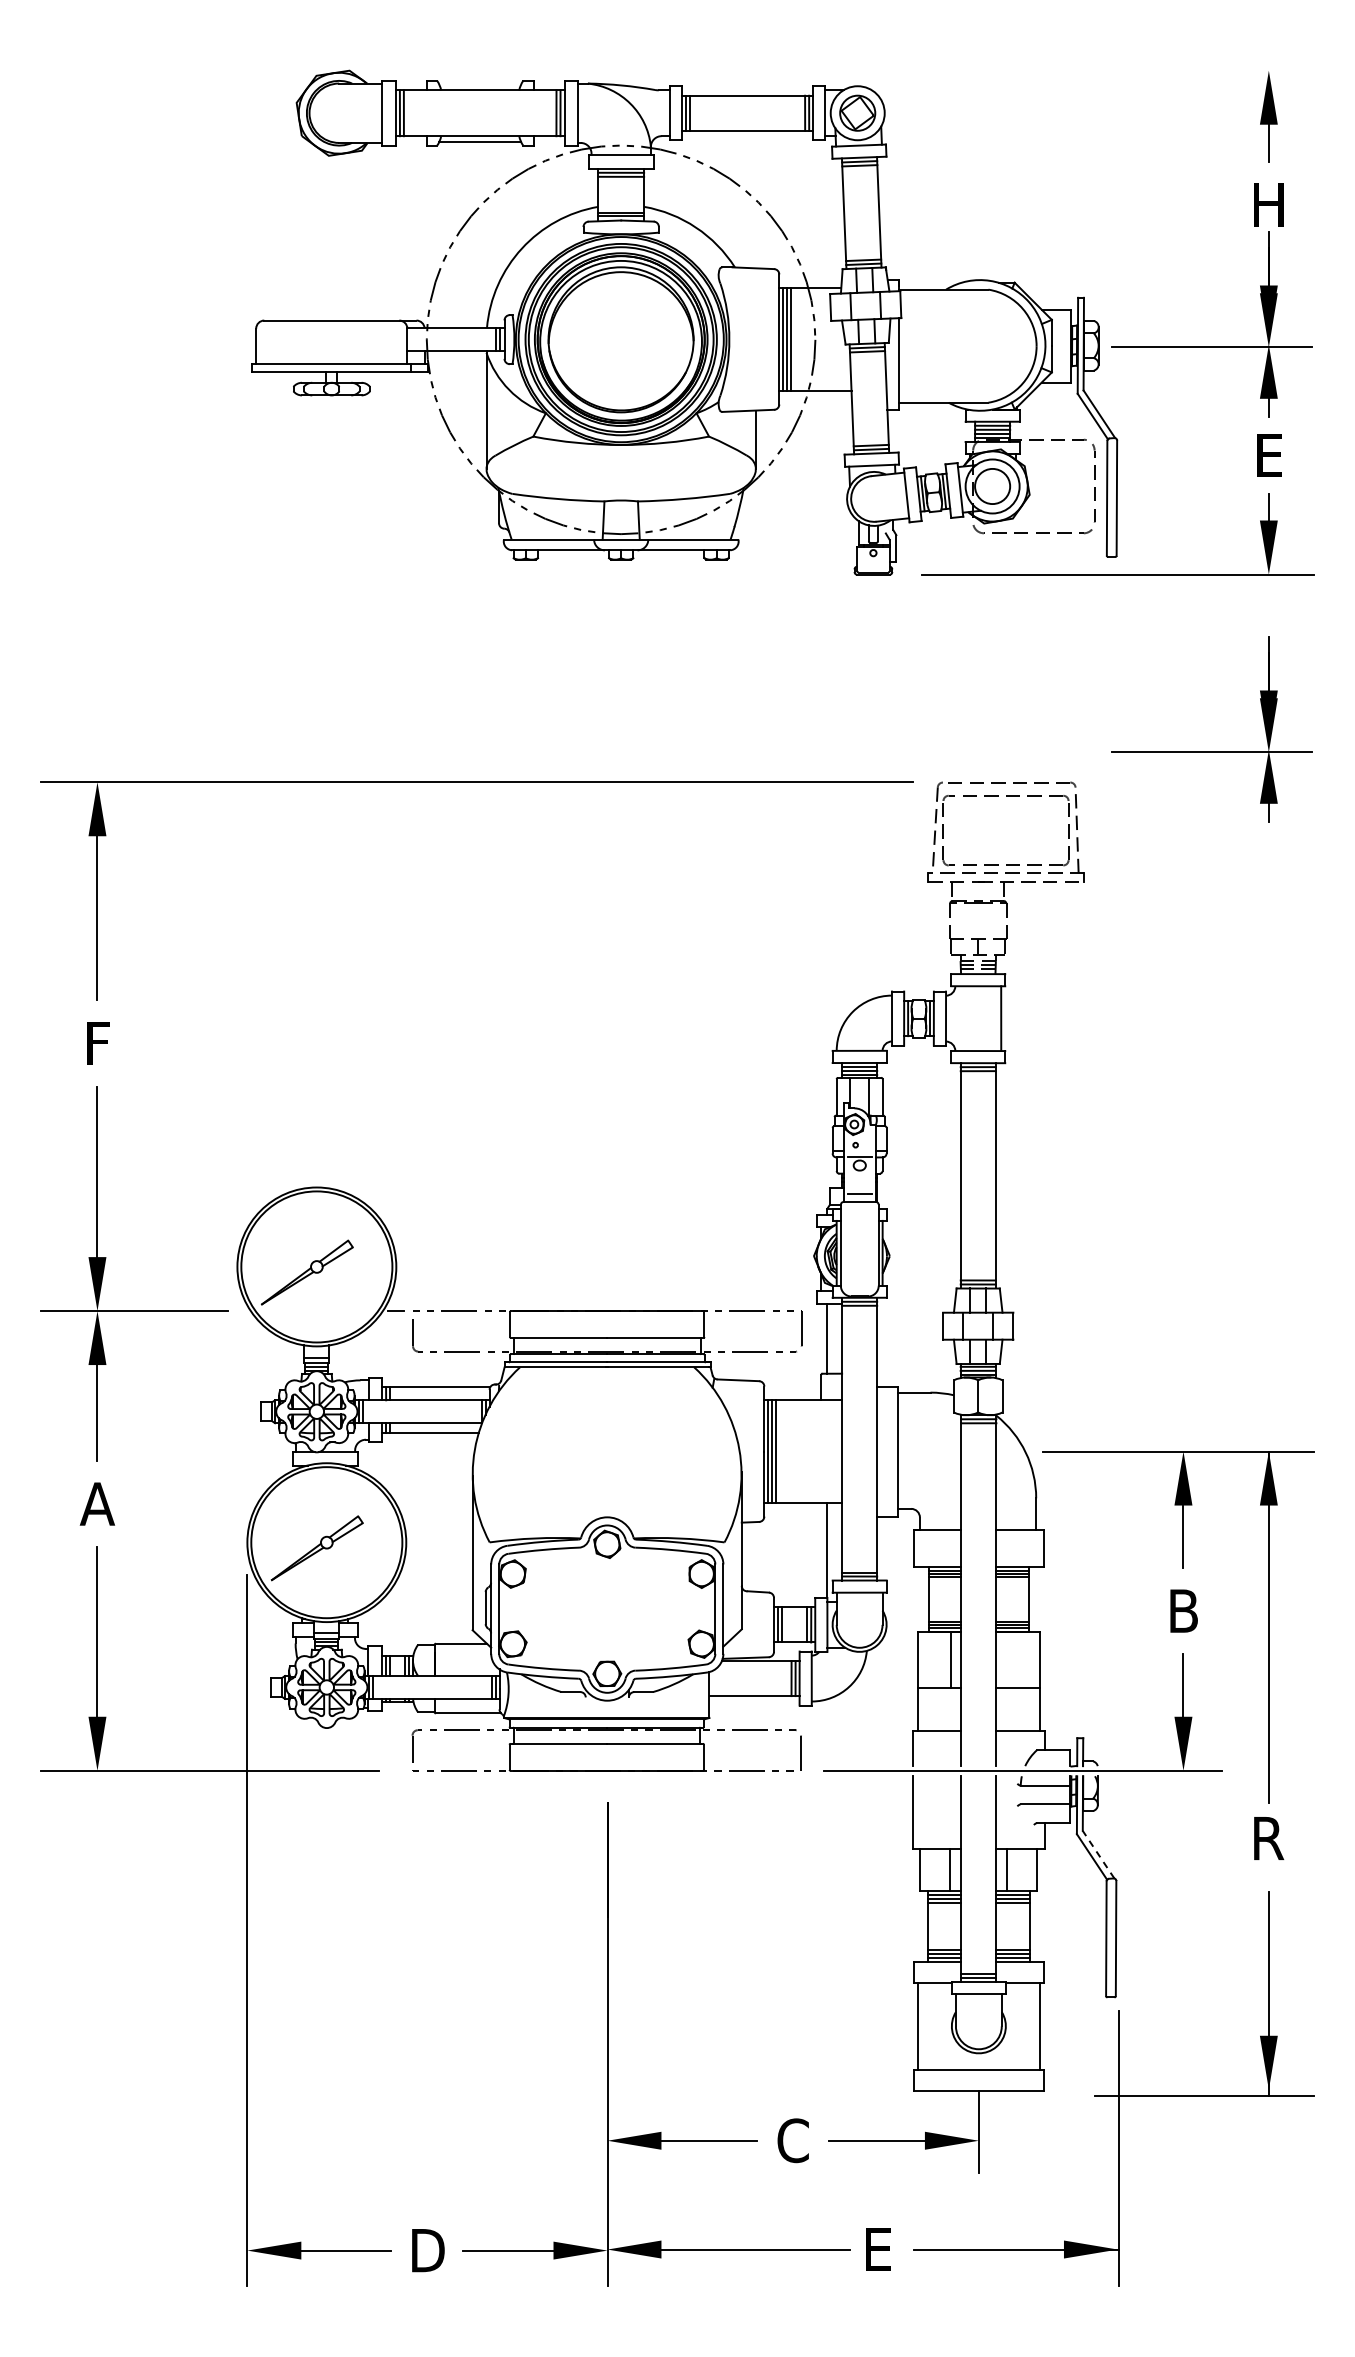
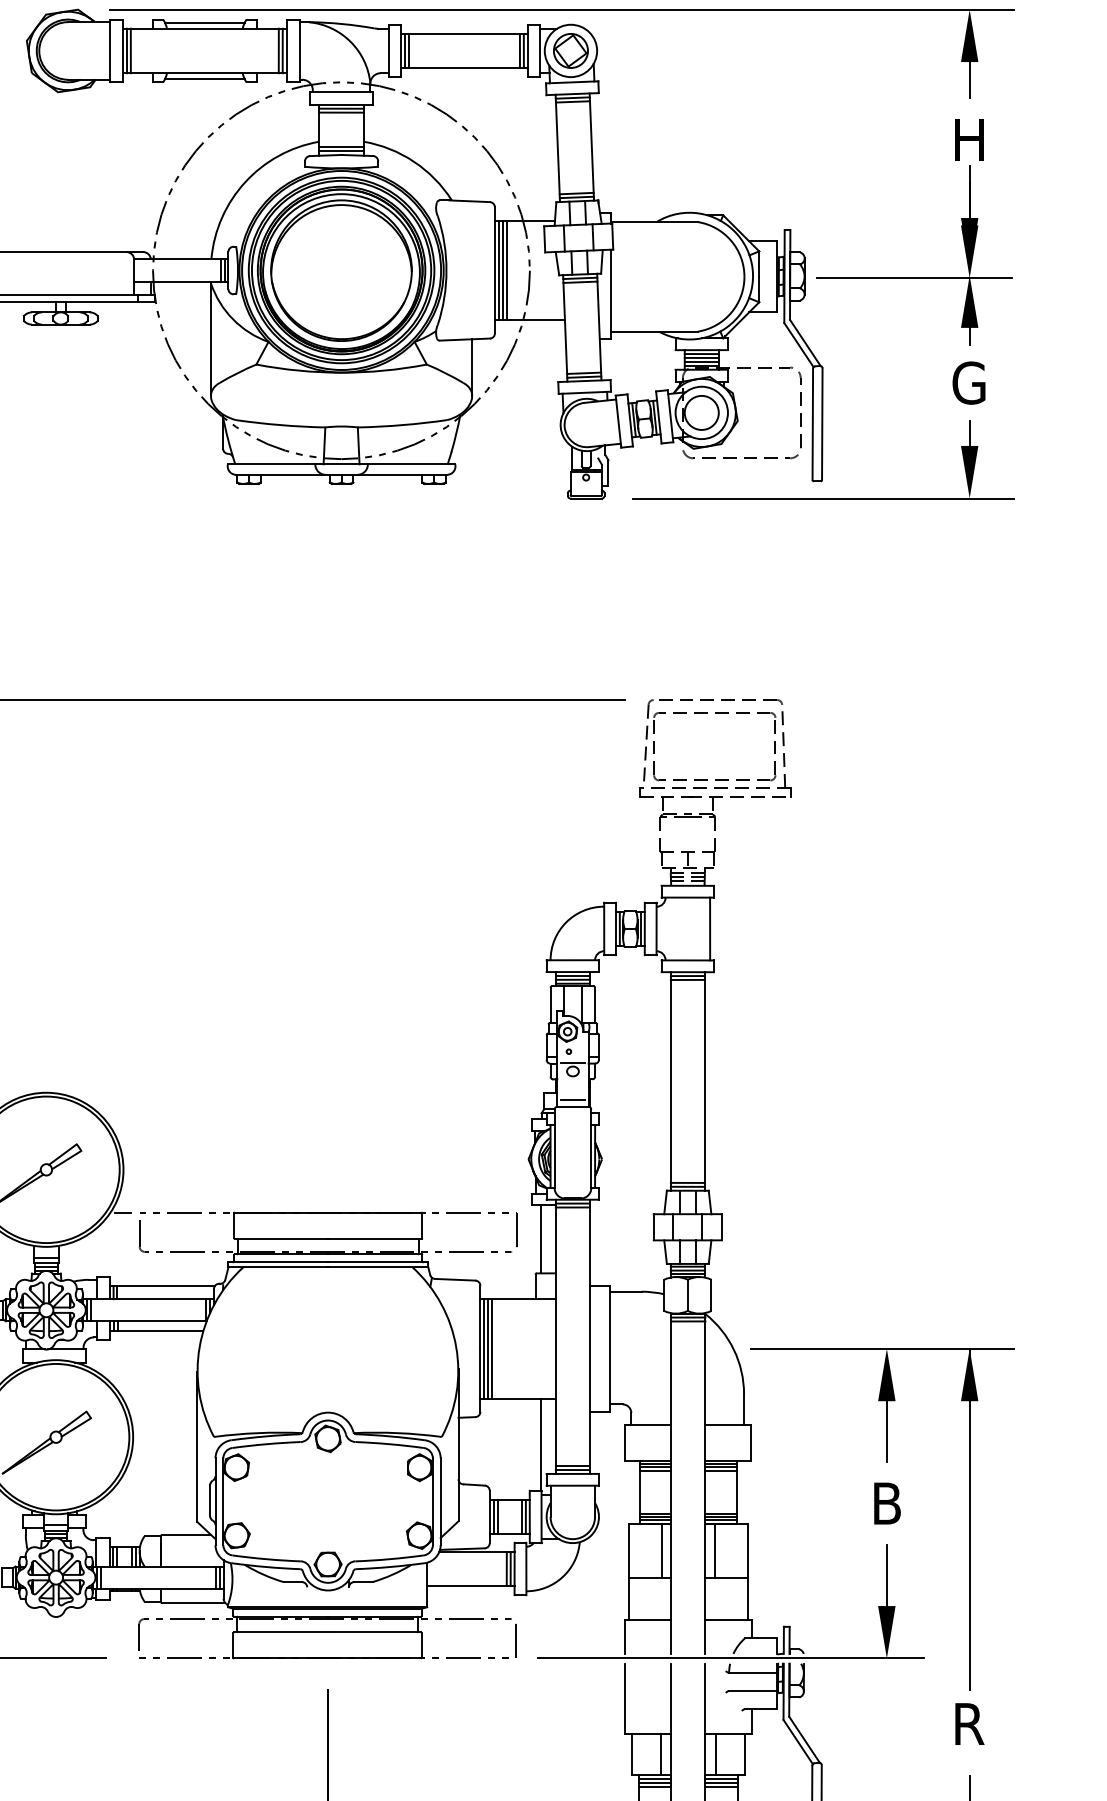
line: (848, 70) -> (562, 9), added
line: (480, 84) -> (205, 23), added
text: (1268, 455) -> (969, 382), E -> G
part: (1211, 751) -> (914, 669), removed
line: (1006, 1659) -> (715, 1550), added
line: (1098, 1854) -> (804, 1739), dashed -> solid

